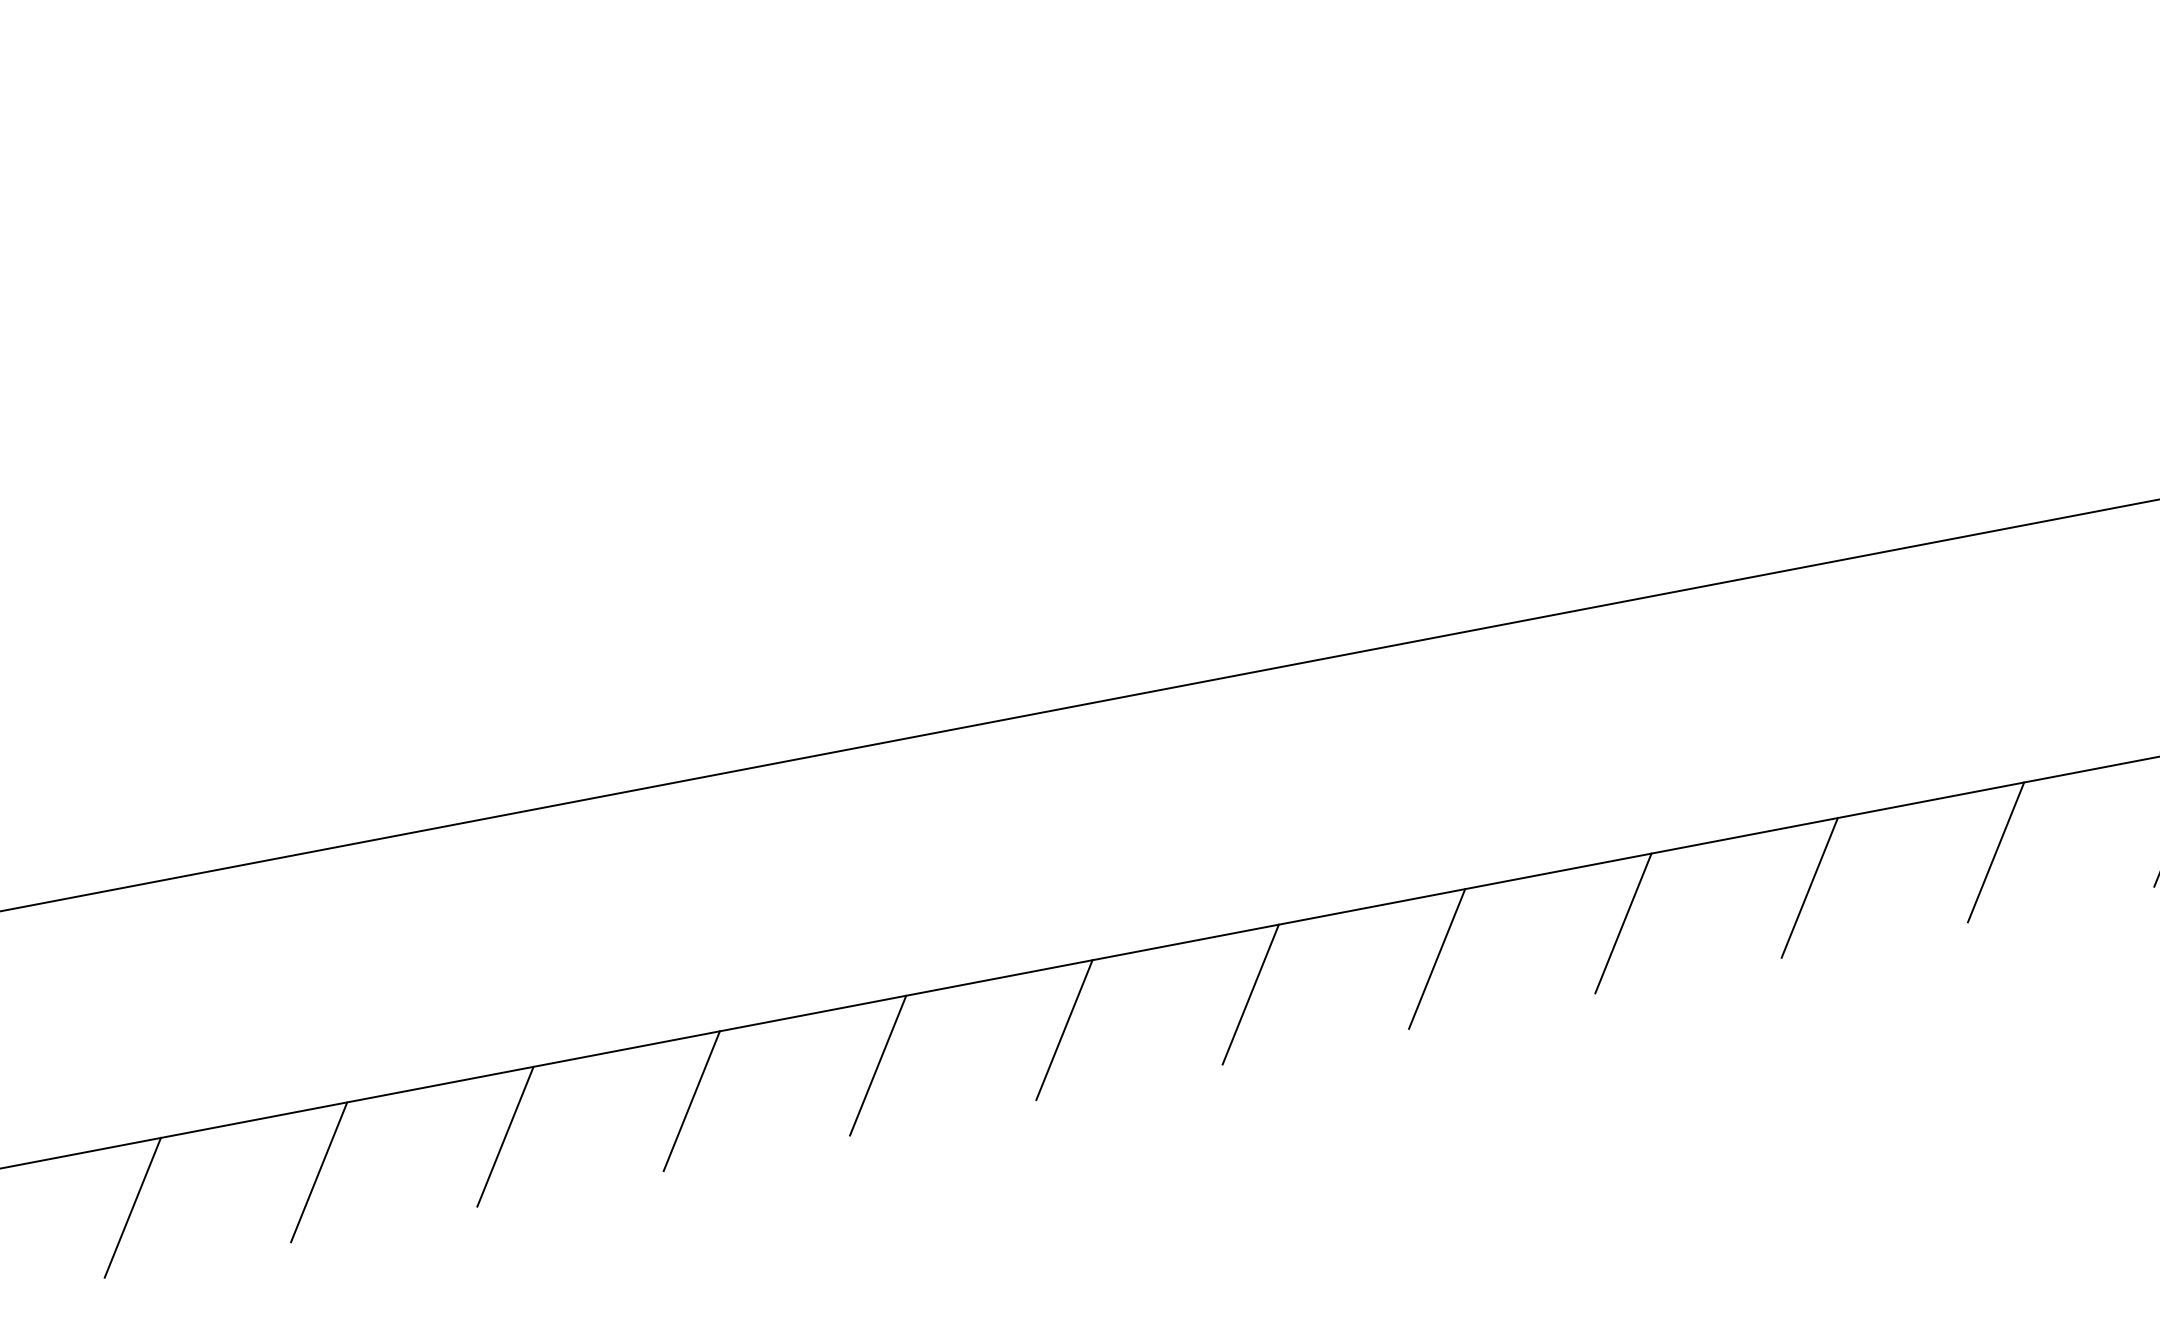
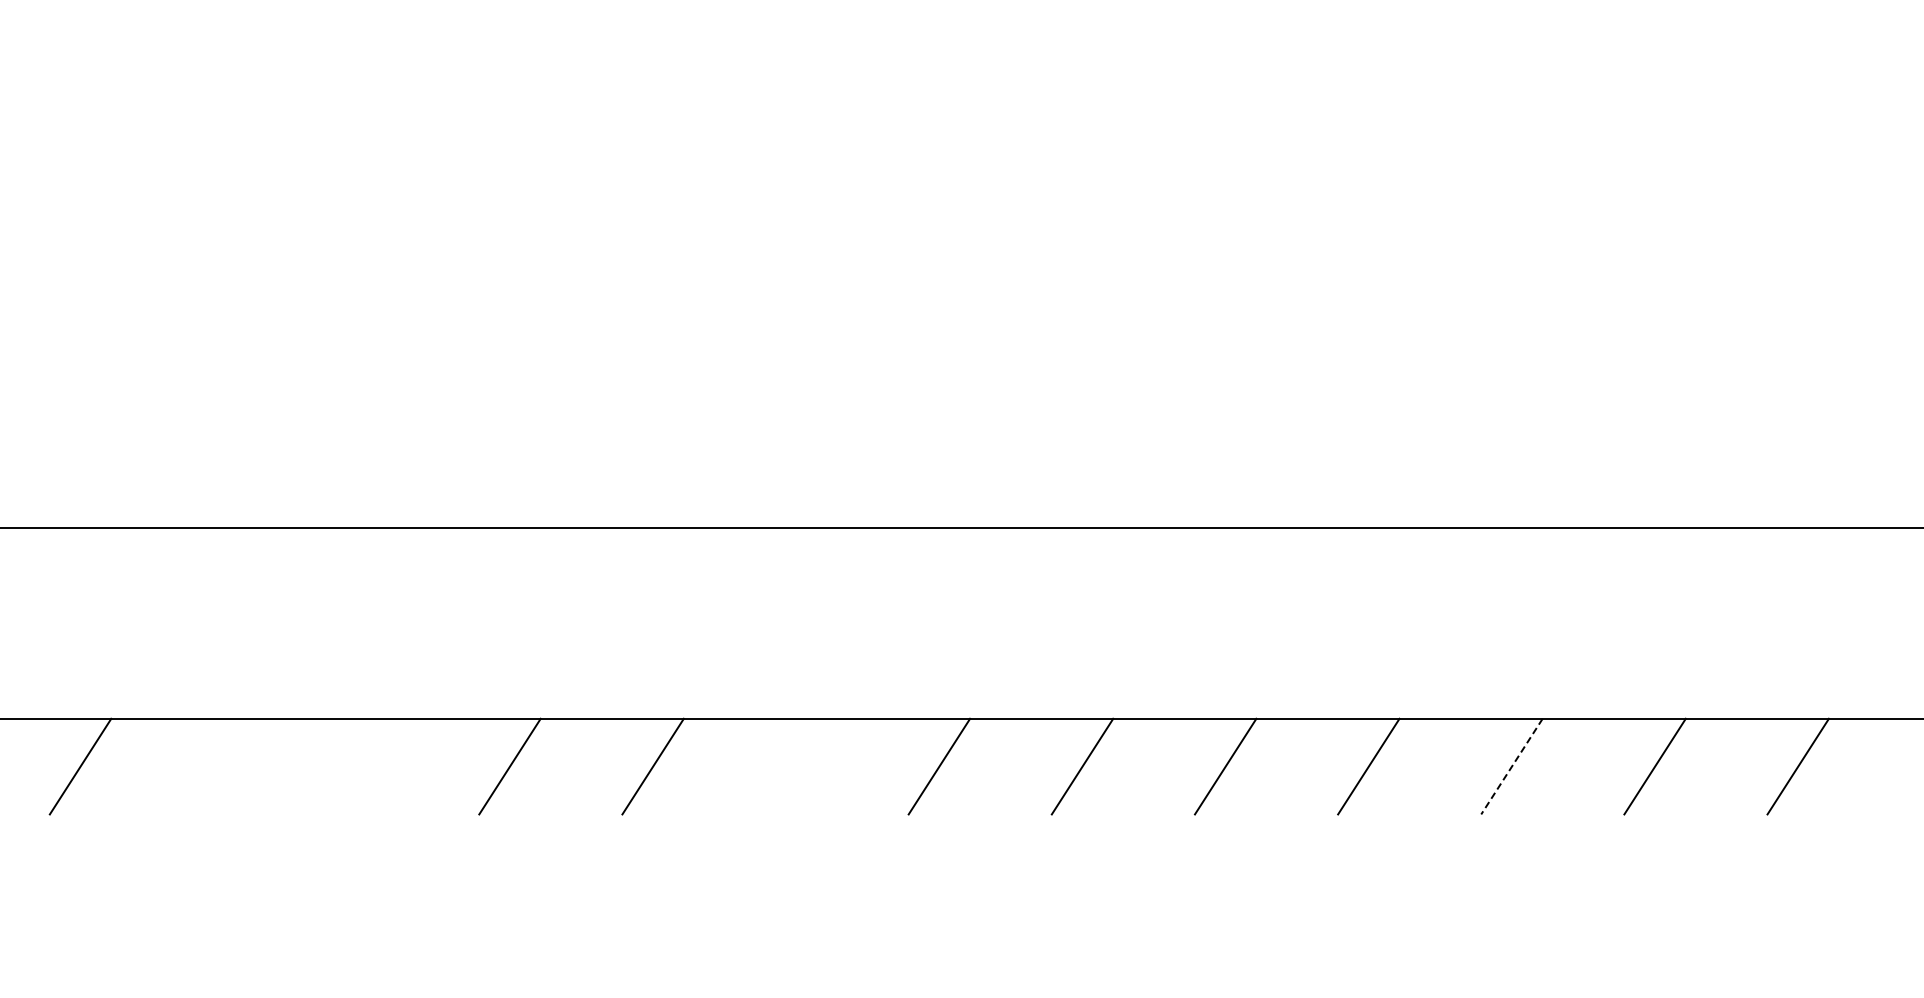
line: (1809, 887) -> (1511, 766), solid -> dashed
line: (877, 1065) -> (795, 766), removed
line: (318, 1172) -> (366, 766), removed
line: (132, 1207) -> (223, 766), removed

